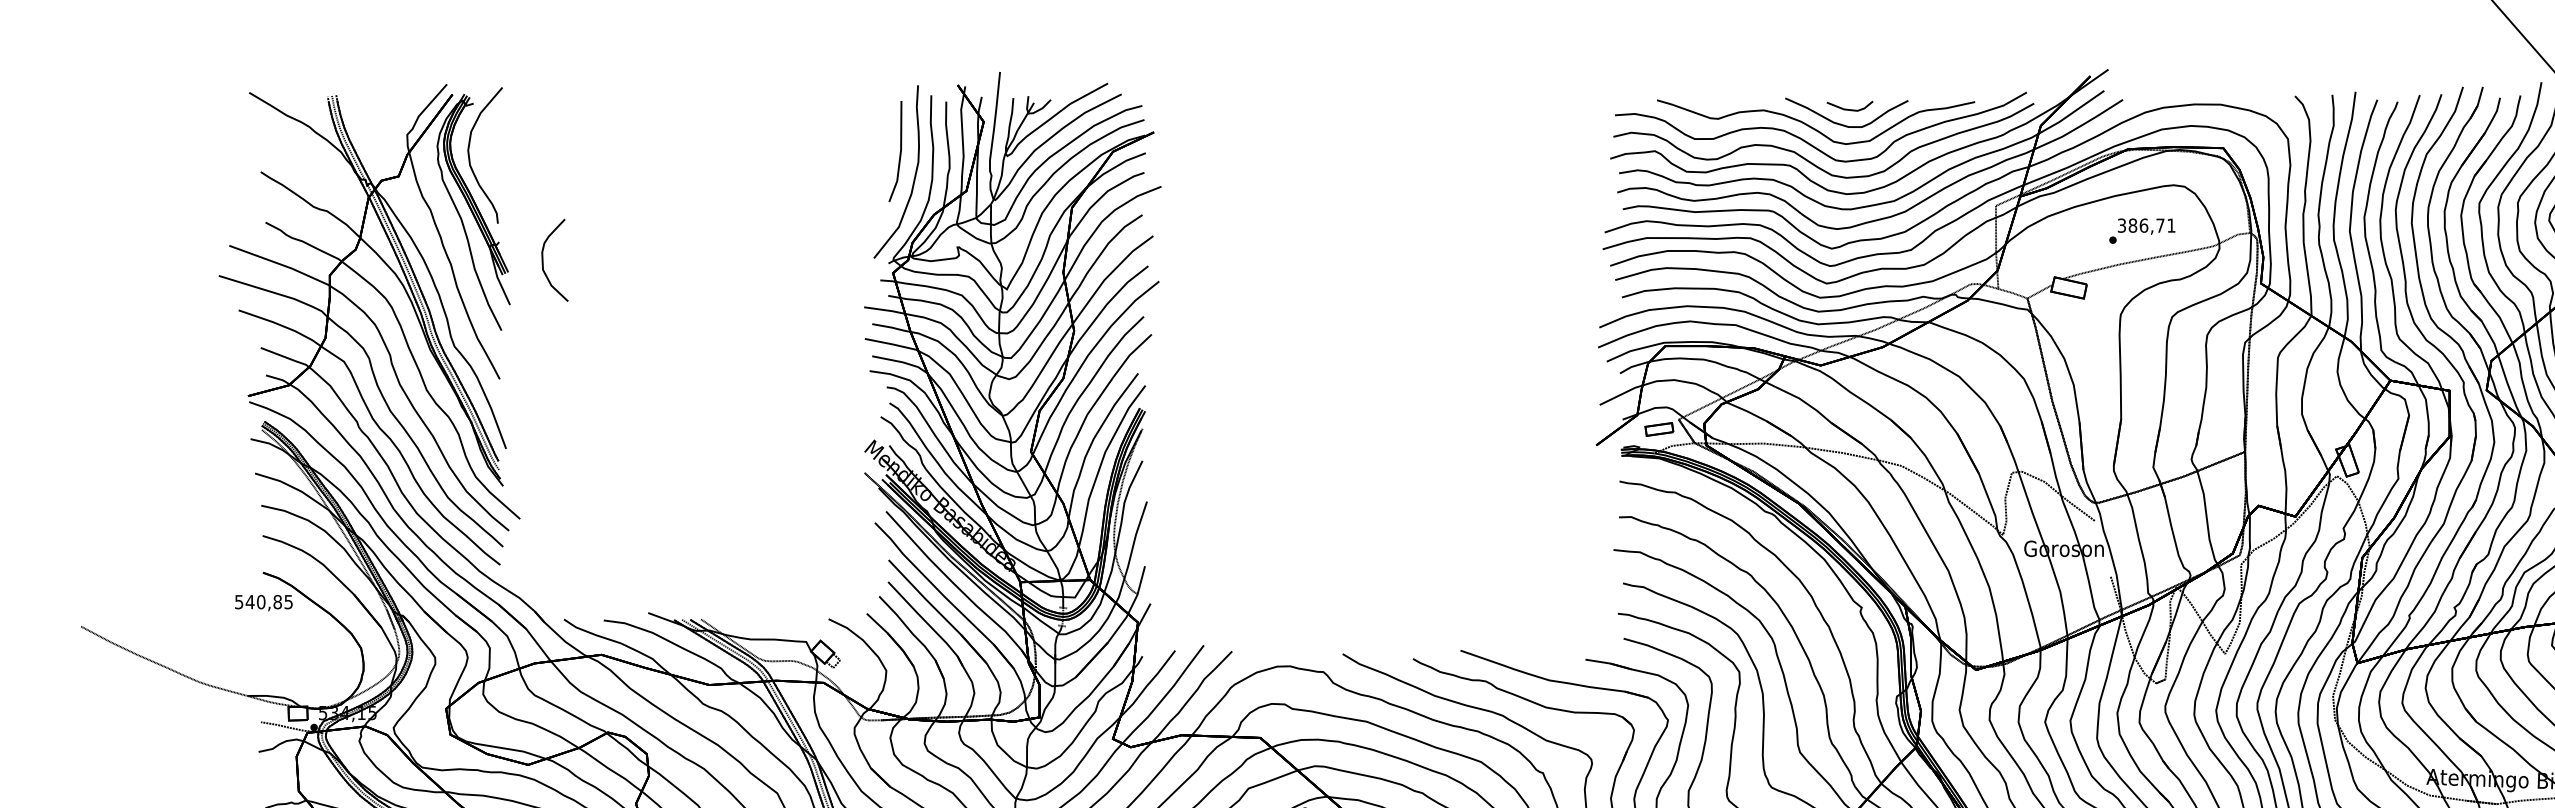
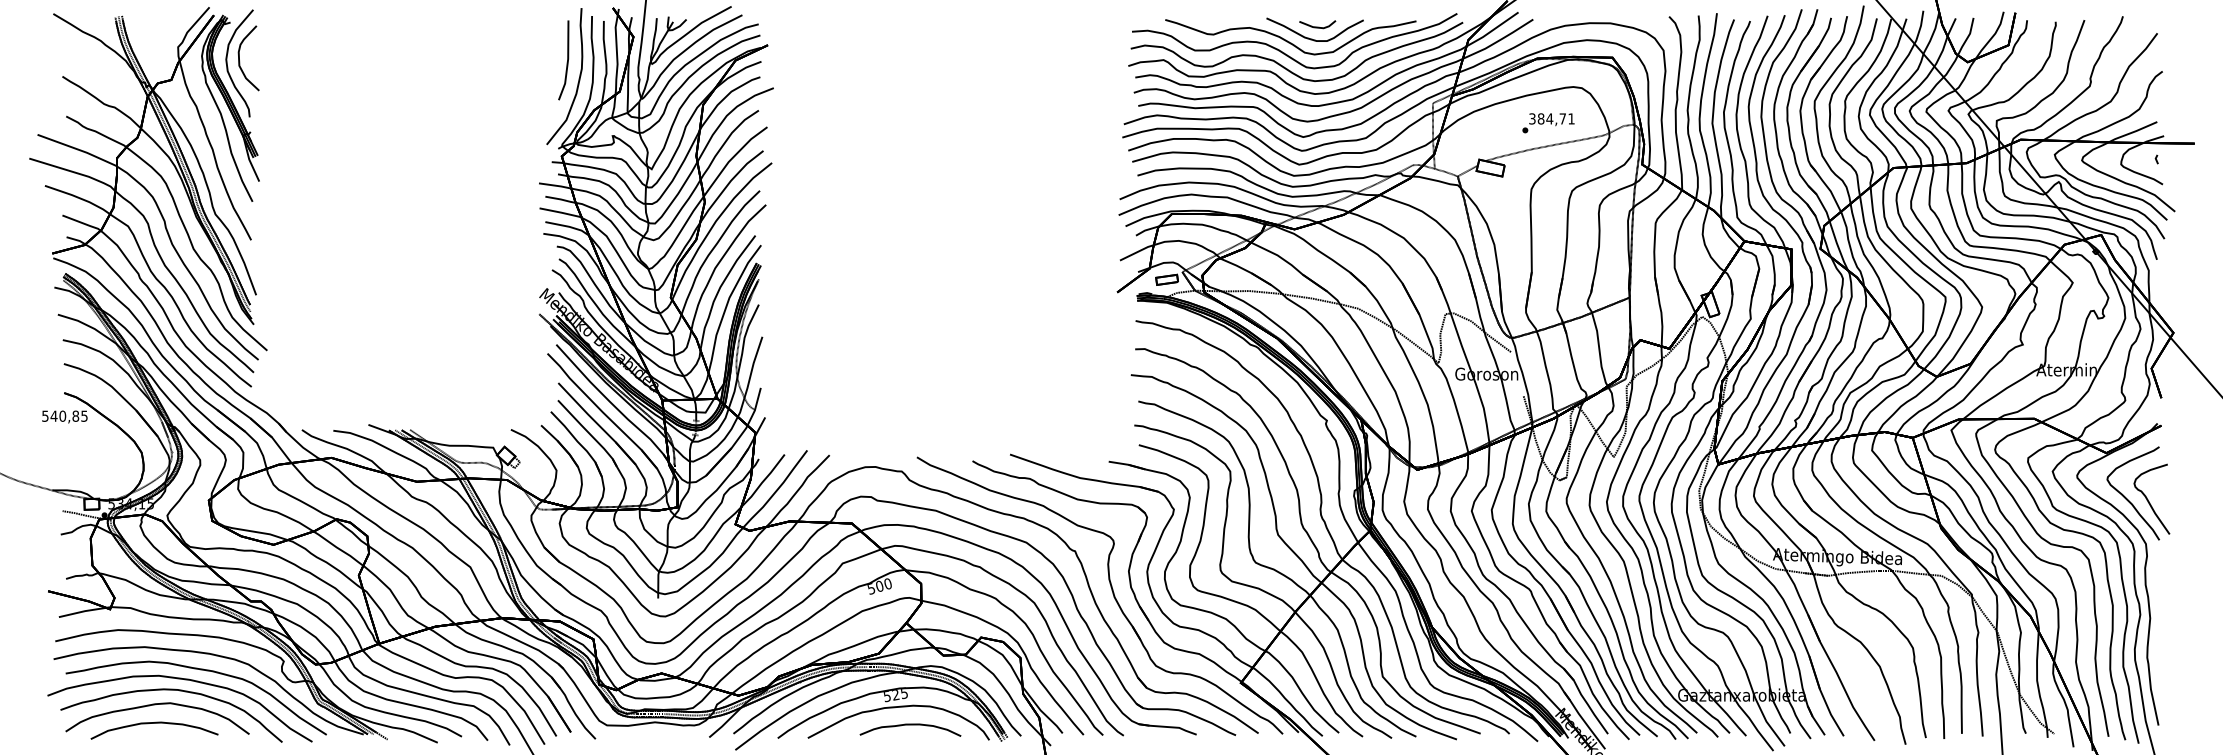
text: (2143, 225) -> (1549, 118), 386,71 -> 384,71
part: (544, 264) -> (240, 61), moved

